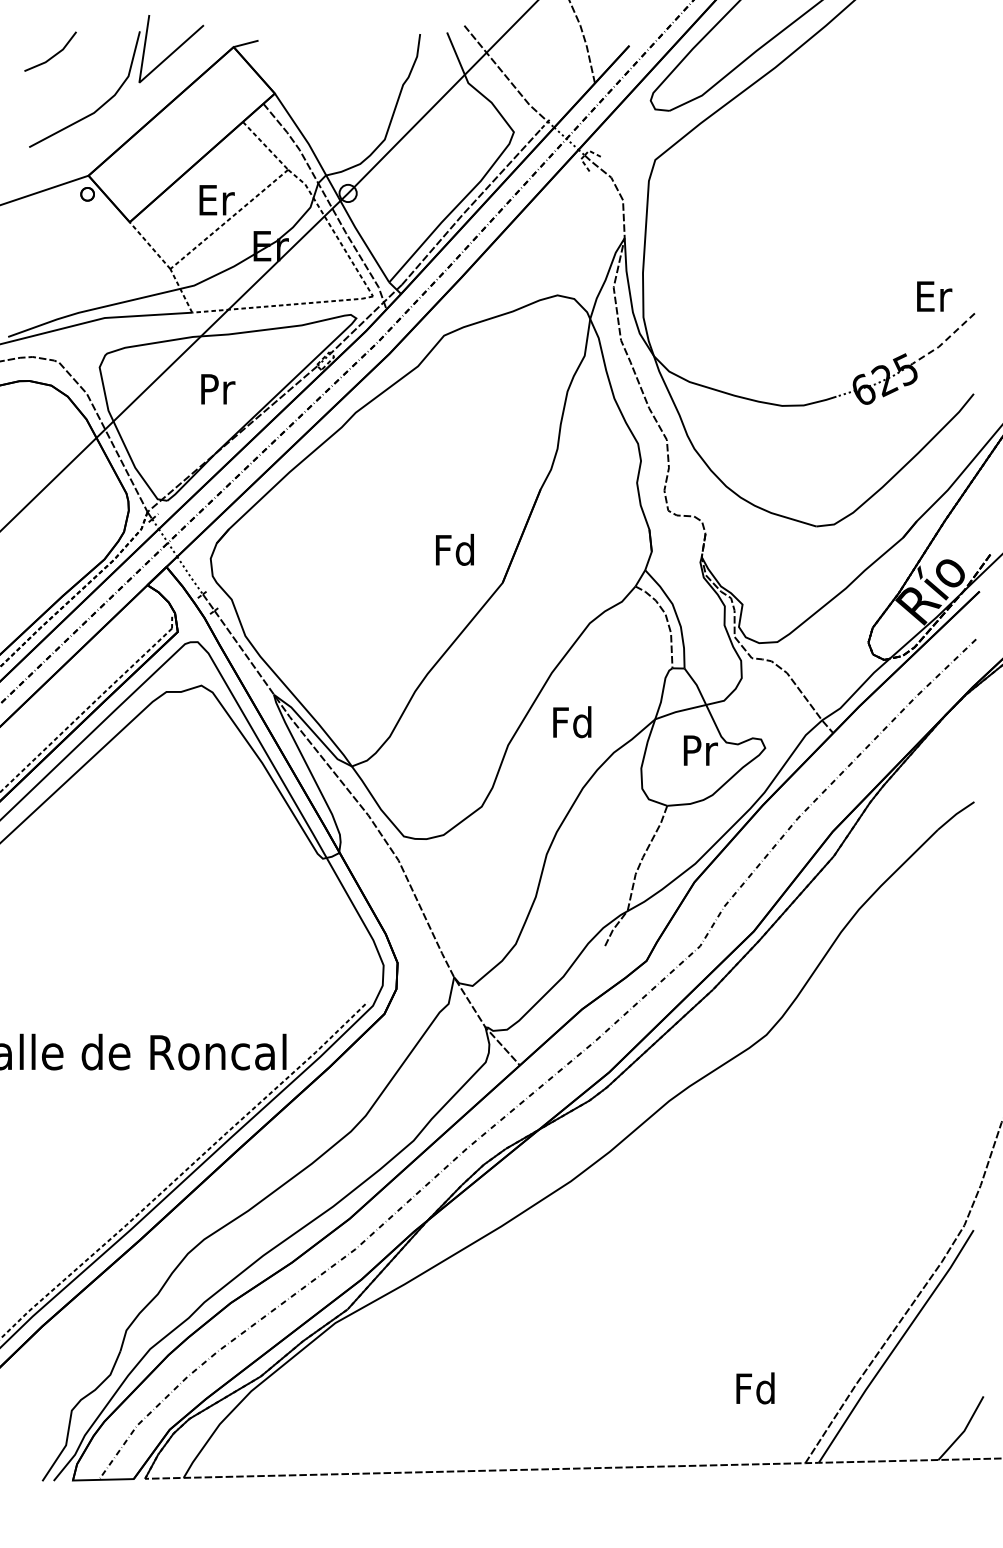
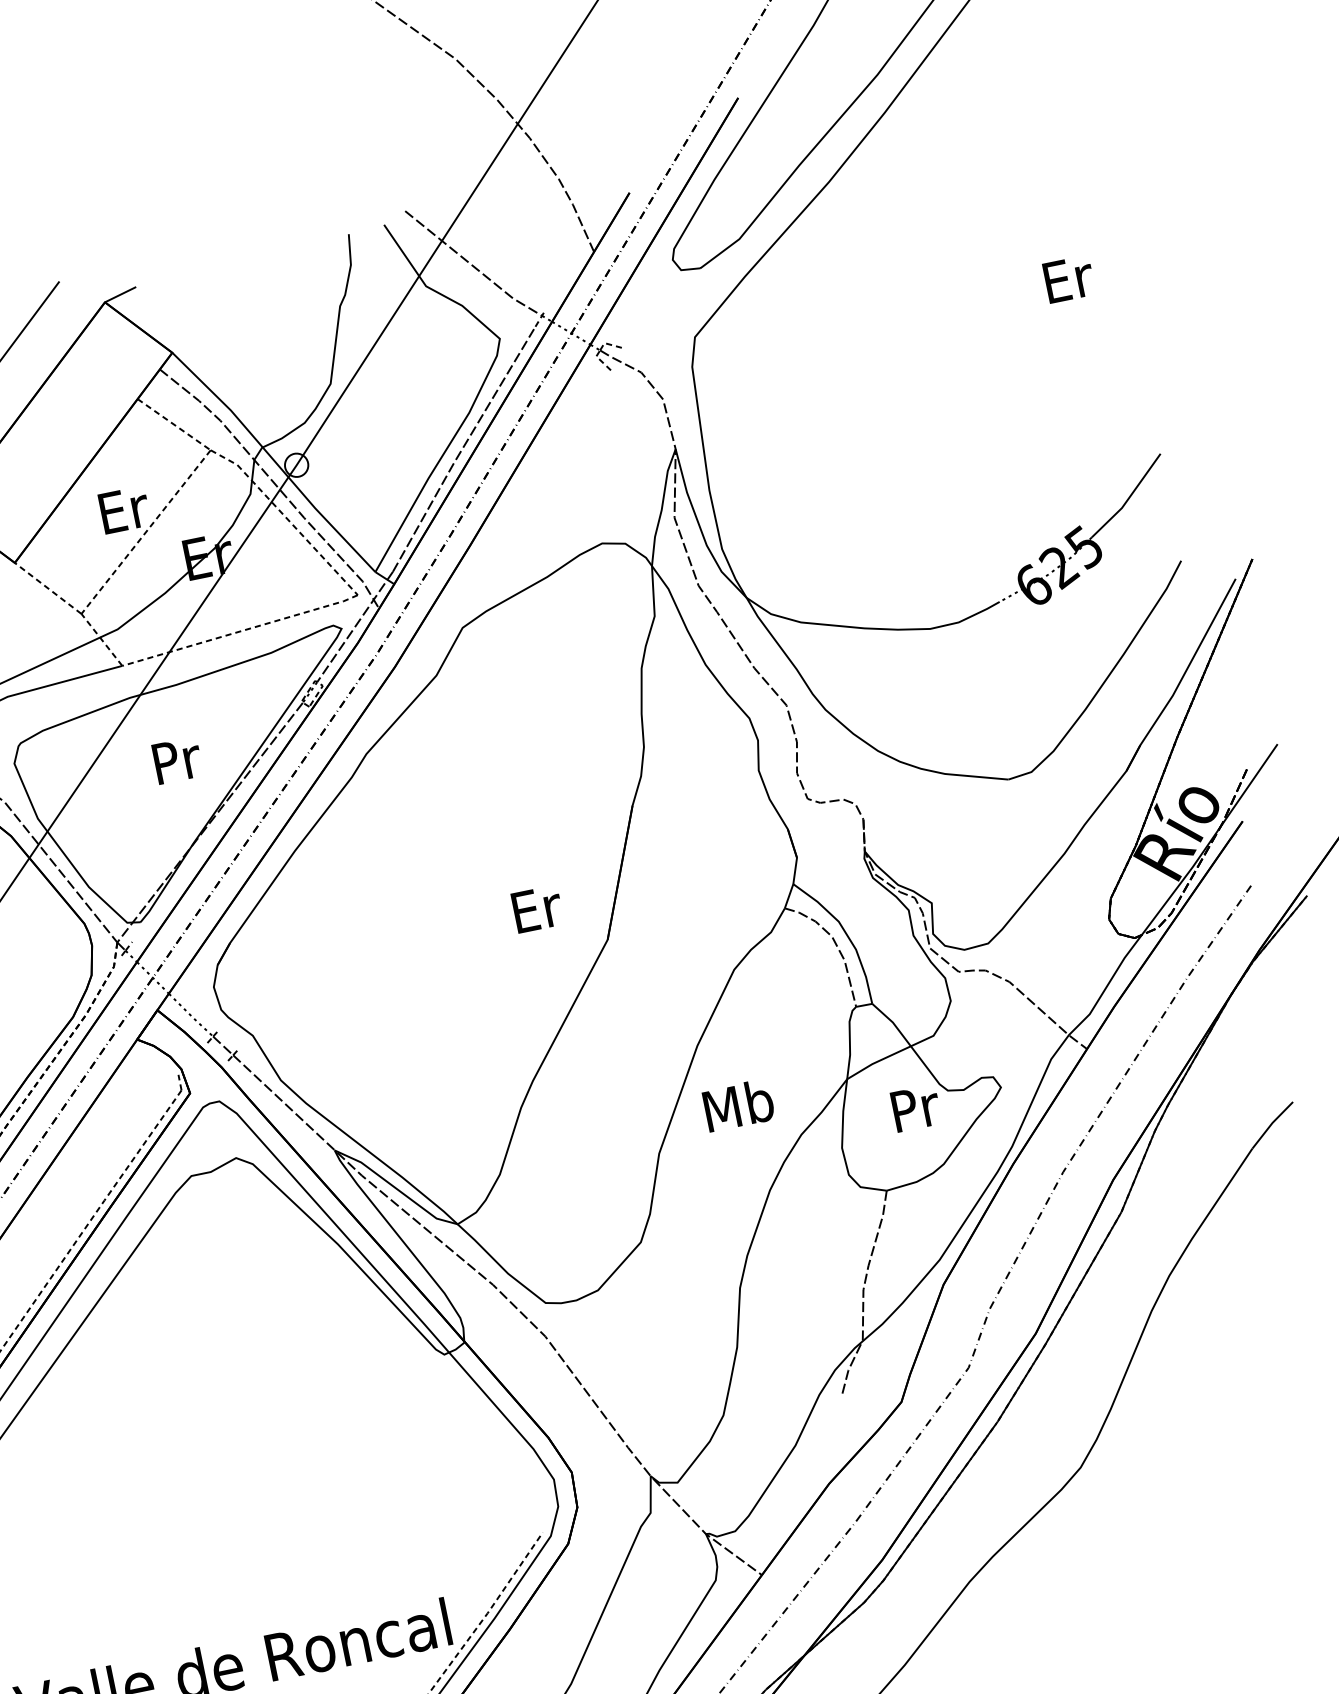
text: (934, 296) -> (1068, 279), moved
line: (944, 341) -> (1128, 499), dashed -> solid
text: (455, 549) -> (536, 908), Fd -> Er
text: (572, 722) -> (738, 1105), Fd -> Mb

